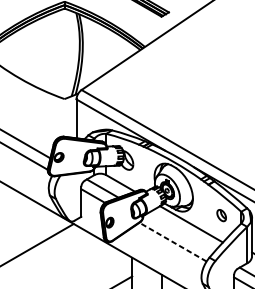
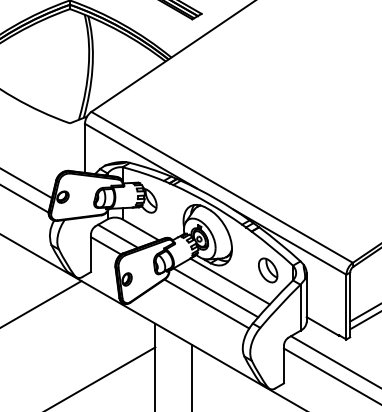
part: (221, 215) -> (268, 270), size x1.67
line: (179, 233) -> (215, 292), added
line: (172, 242) -> (206, 304), dashed -> solid

